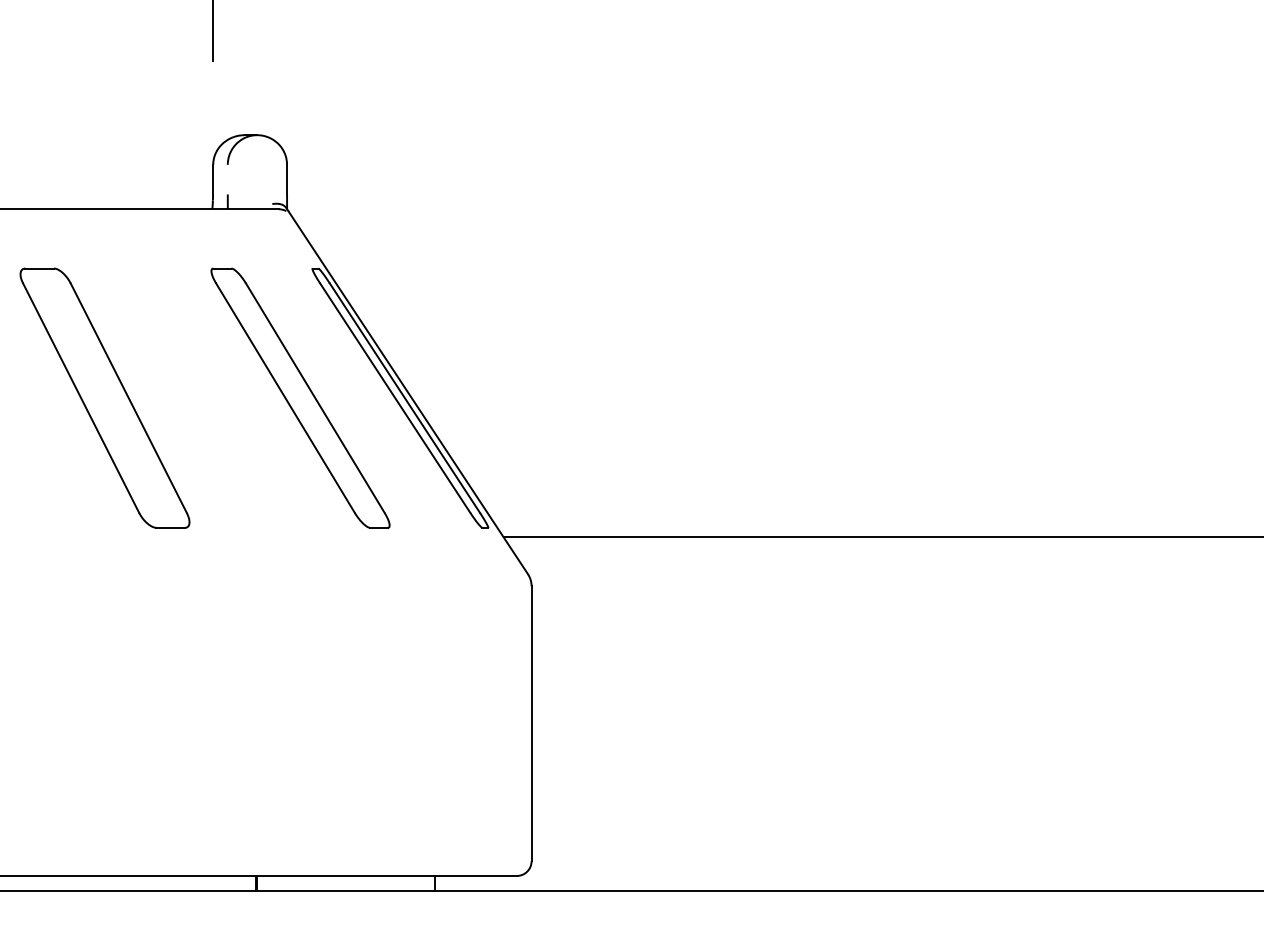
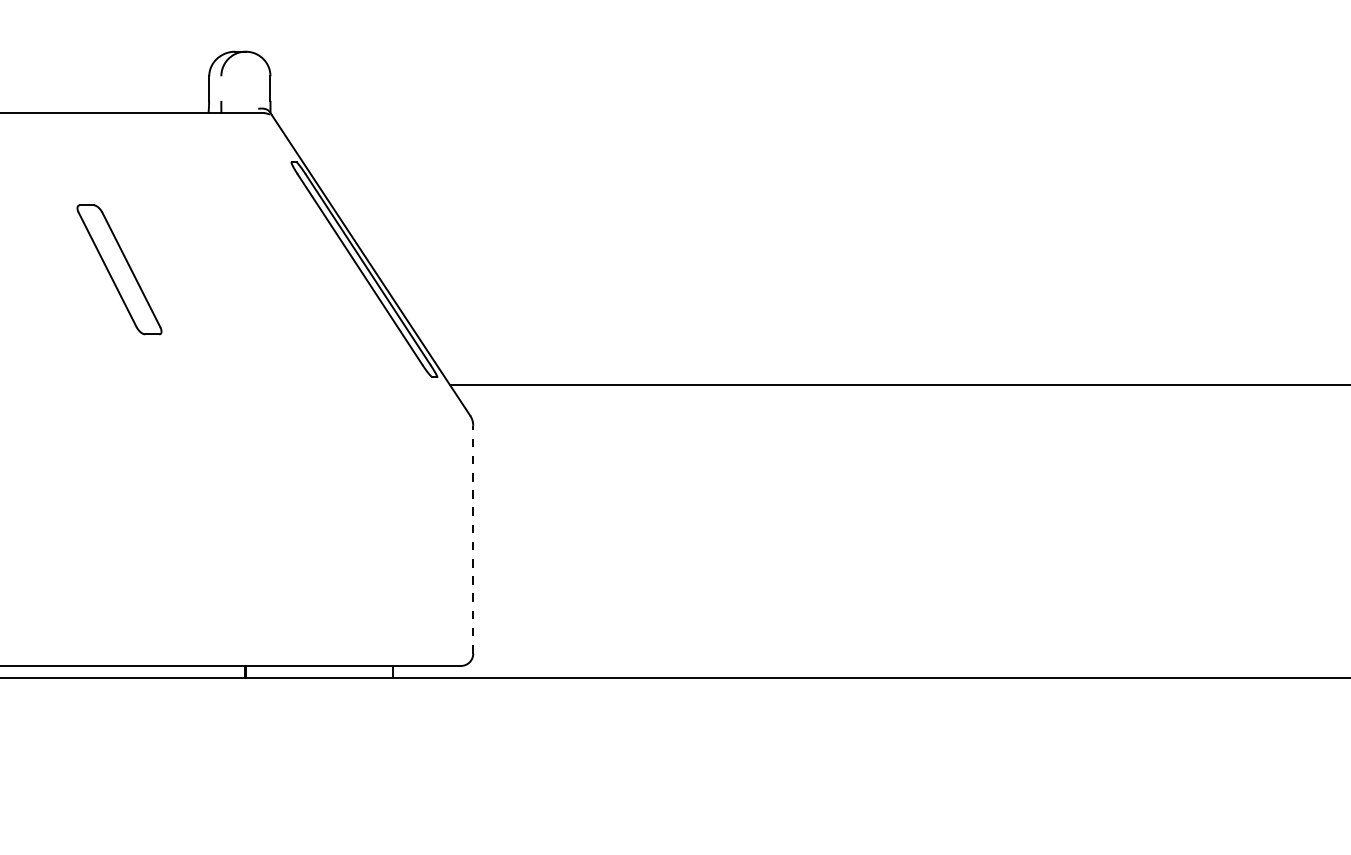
part: (104, 397) -> (119, 269), size x0.6
part: (300, 397) -> (281, 269), removed
line: (531, 723) -> (473, 539), solid -> dashed

